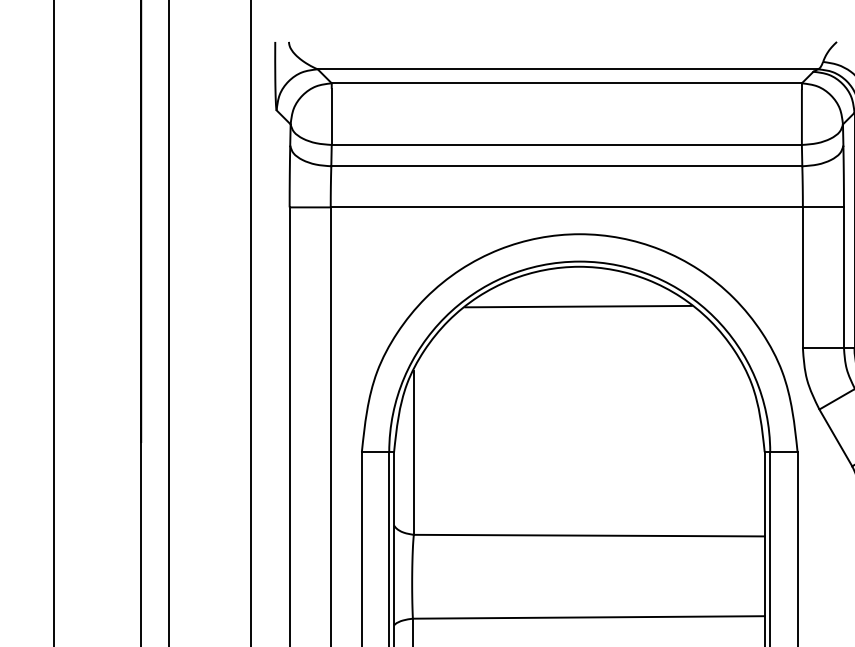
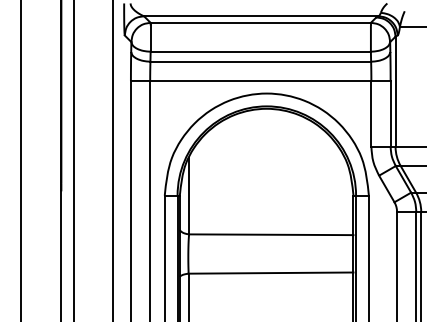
line: (579, 306) -> (266, 127), removed

